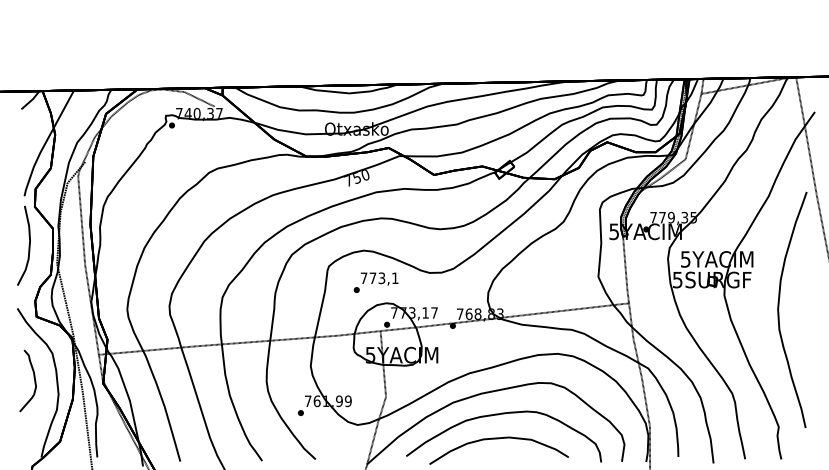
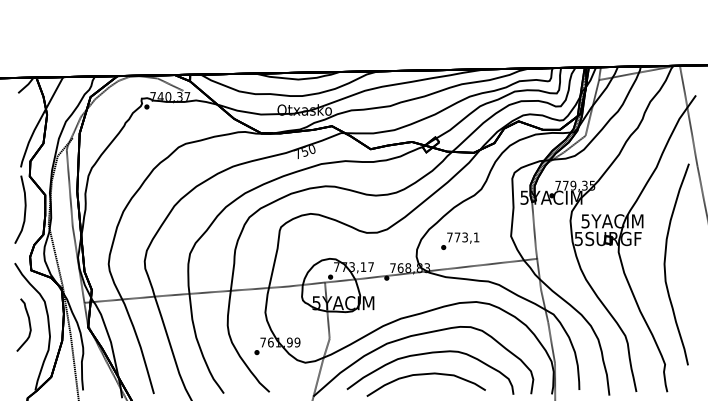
text: (376, 281) -> (460, 240), moved

